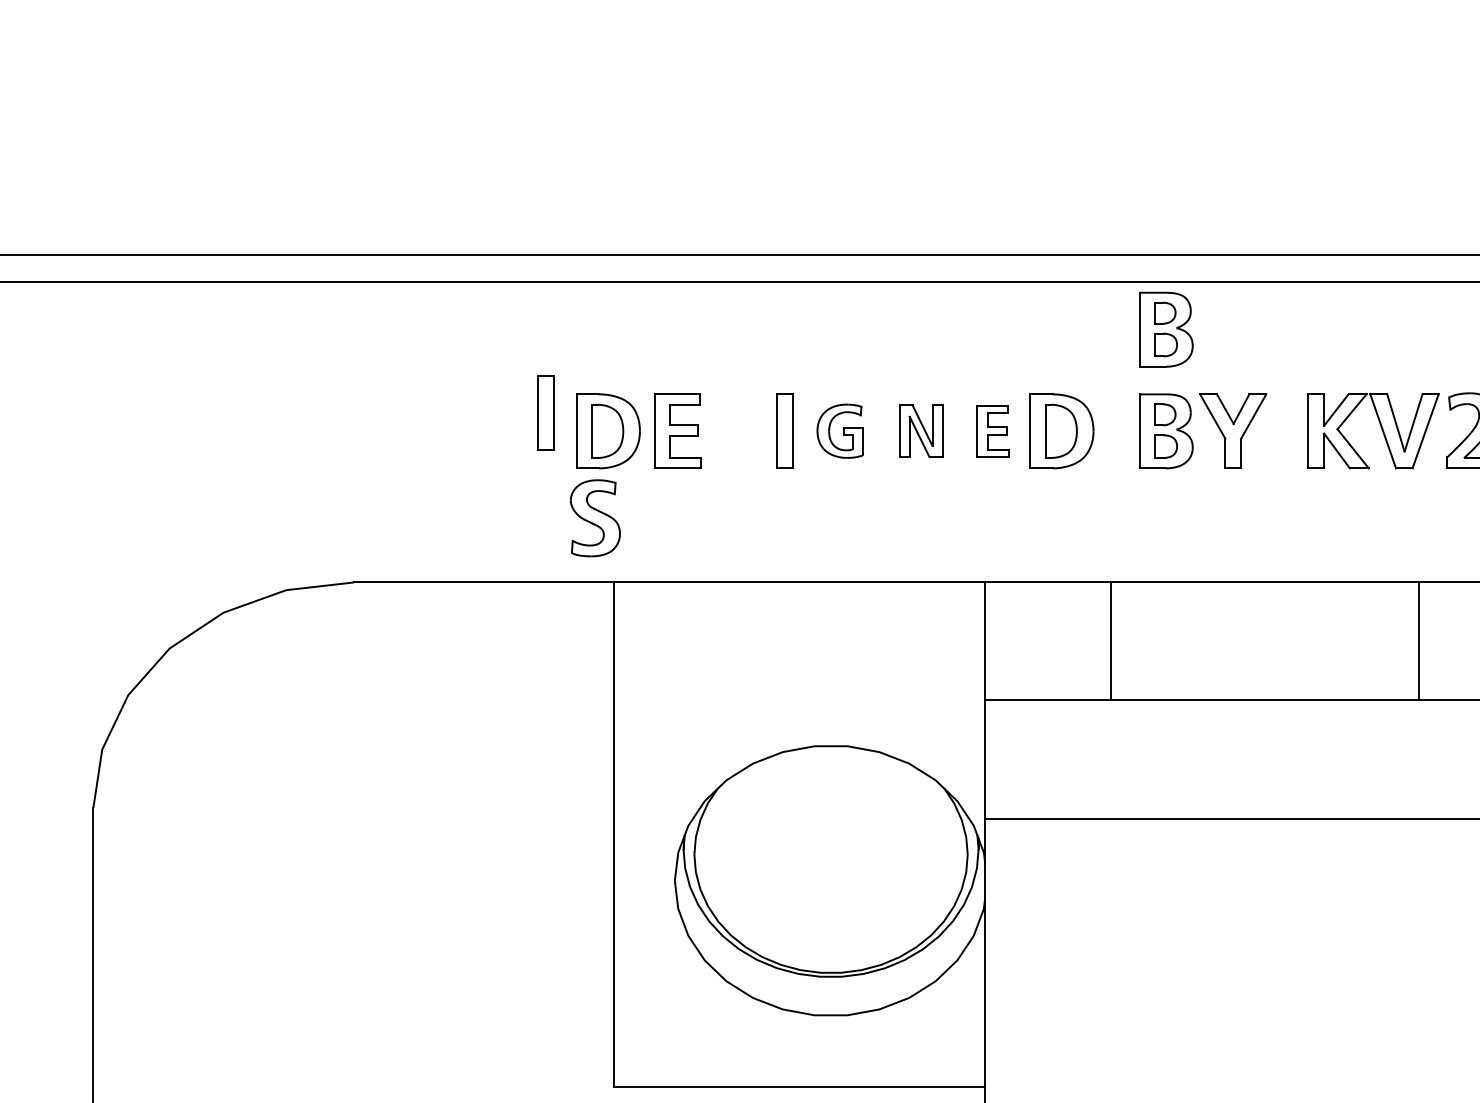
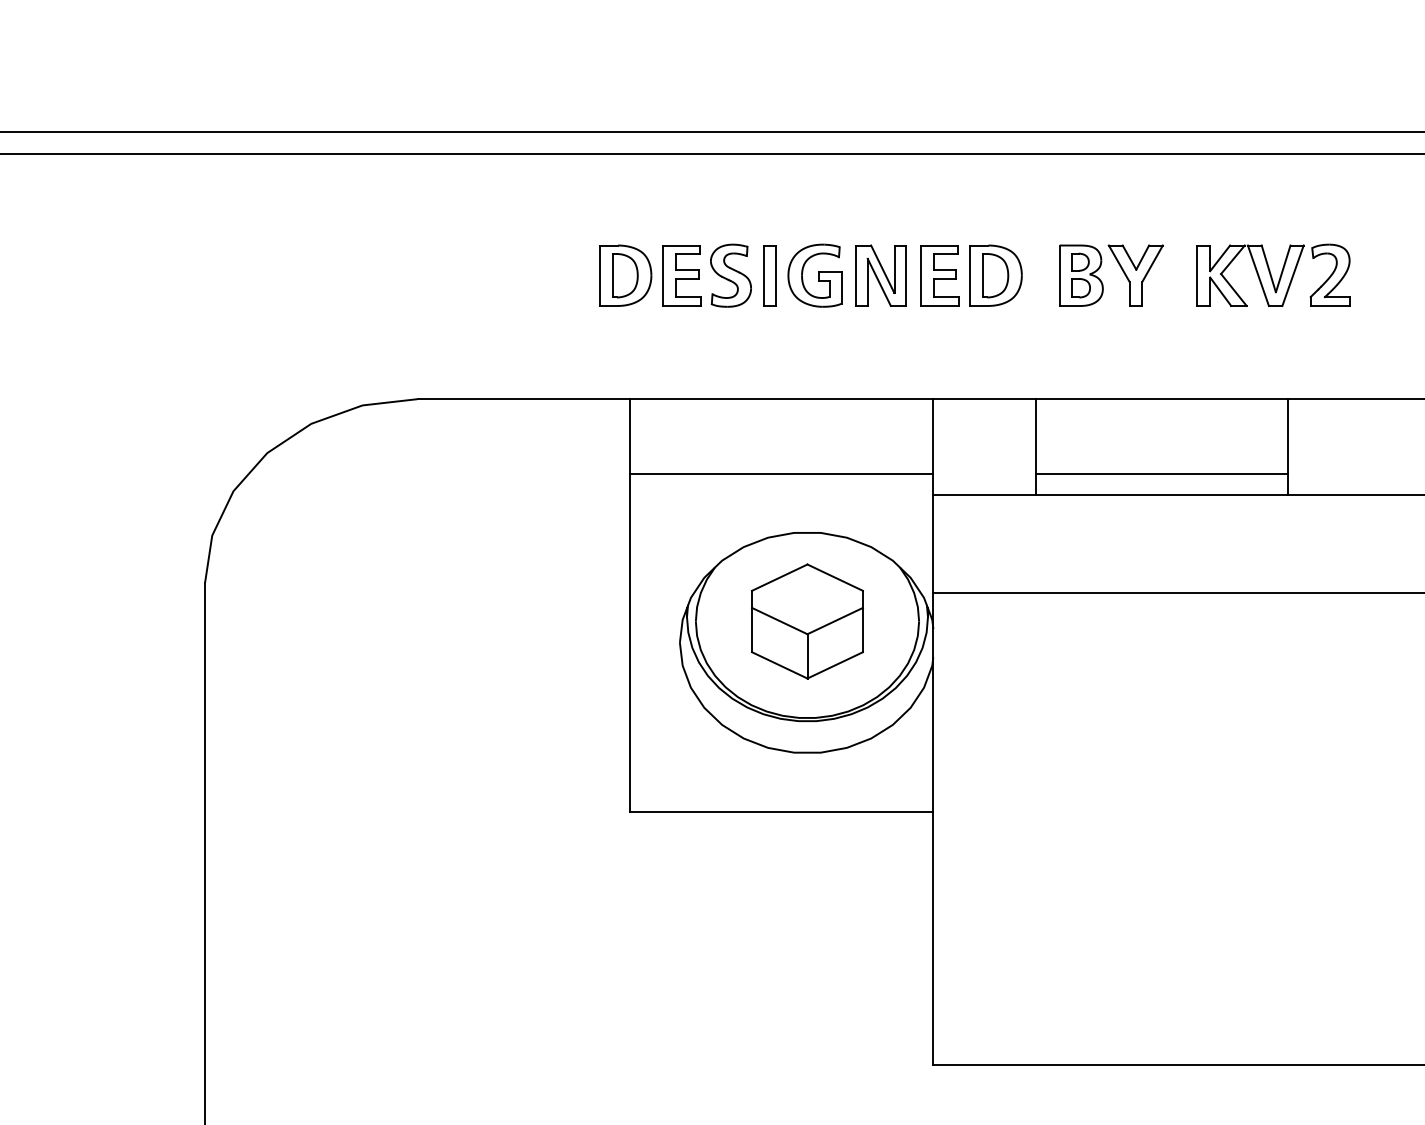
part: (1166, 329) -> (1081, 192), removed
part: (545, 412) -> (574, 260), removed
part: (839, 431) -> (814, 275), size x1.43
part: (920, 431) -> (880, 275), size x1.43
part: (992, 431) -> (939, 275), size x1.43
part: (594, 518) -> (730, 275), moved
line: (799, 673) -> (781, 473), added
line: (1264, 673) -> (1161, 473), added
part: (831, 854) -> (807, 621), added

